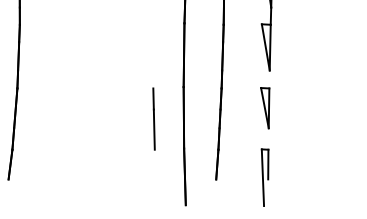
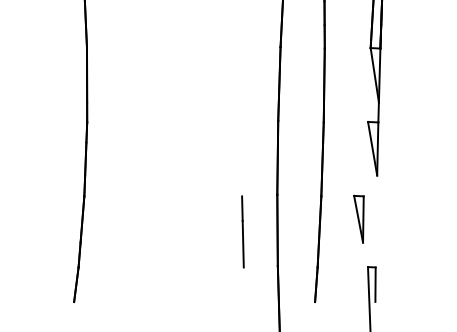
part: (264, 107) -> (358, 218), moved

